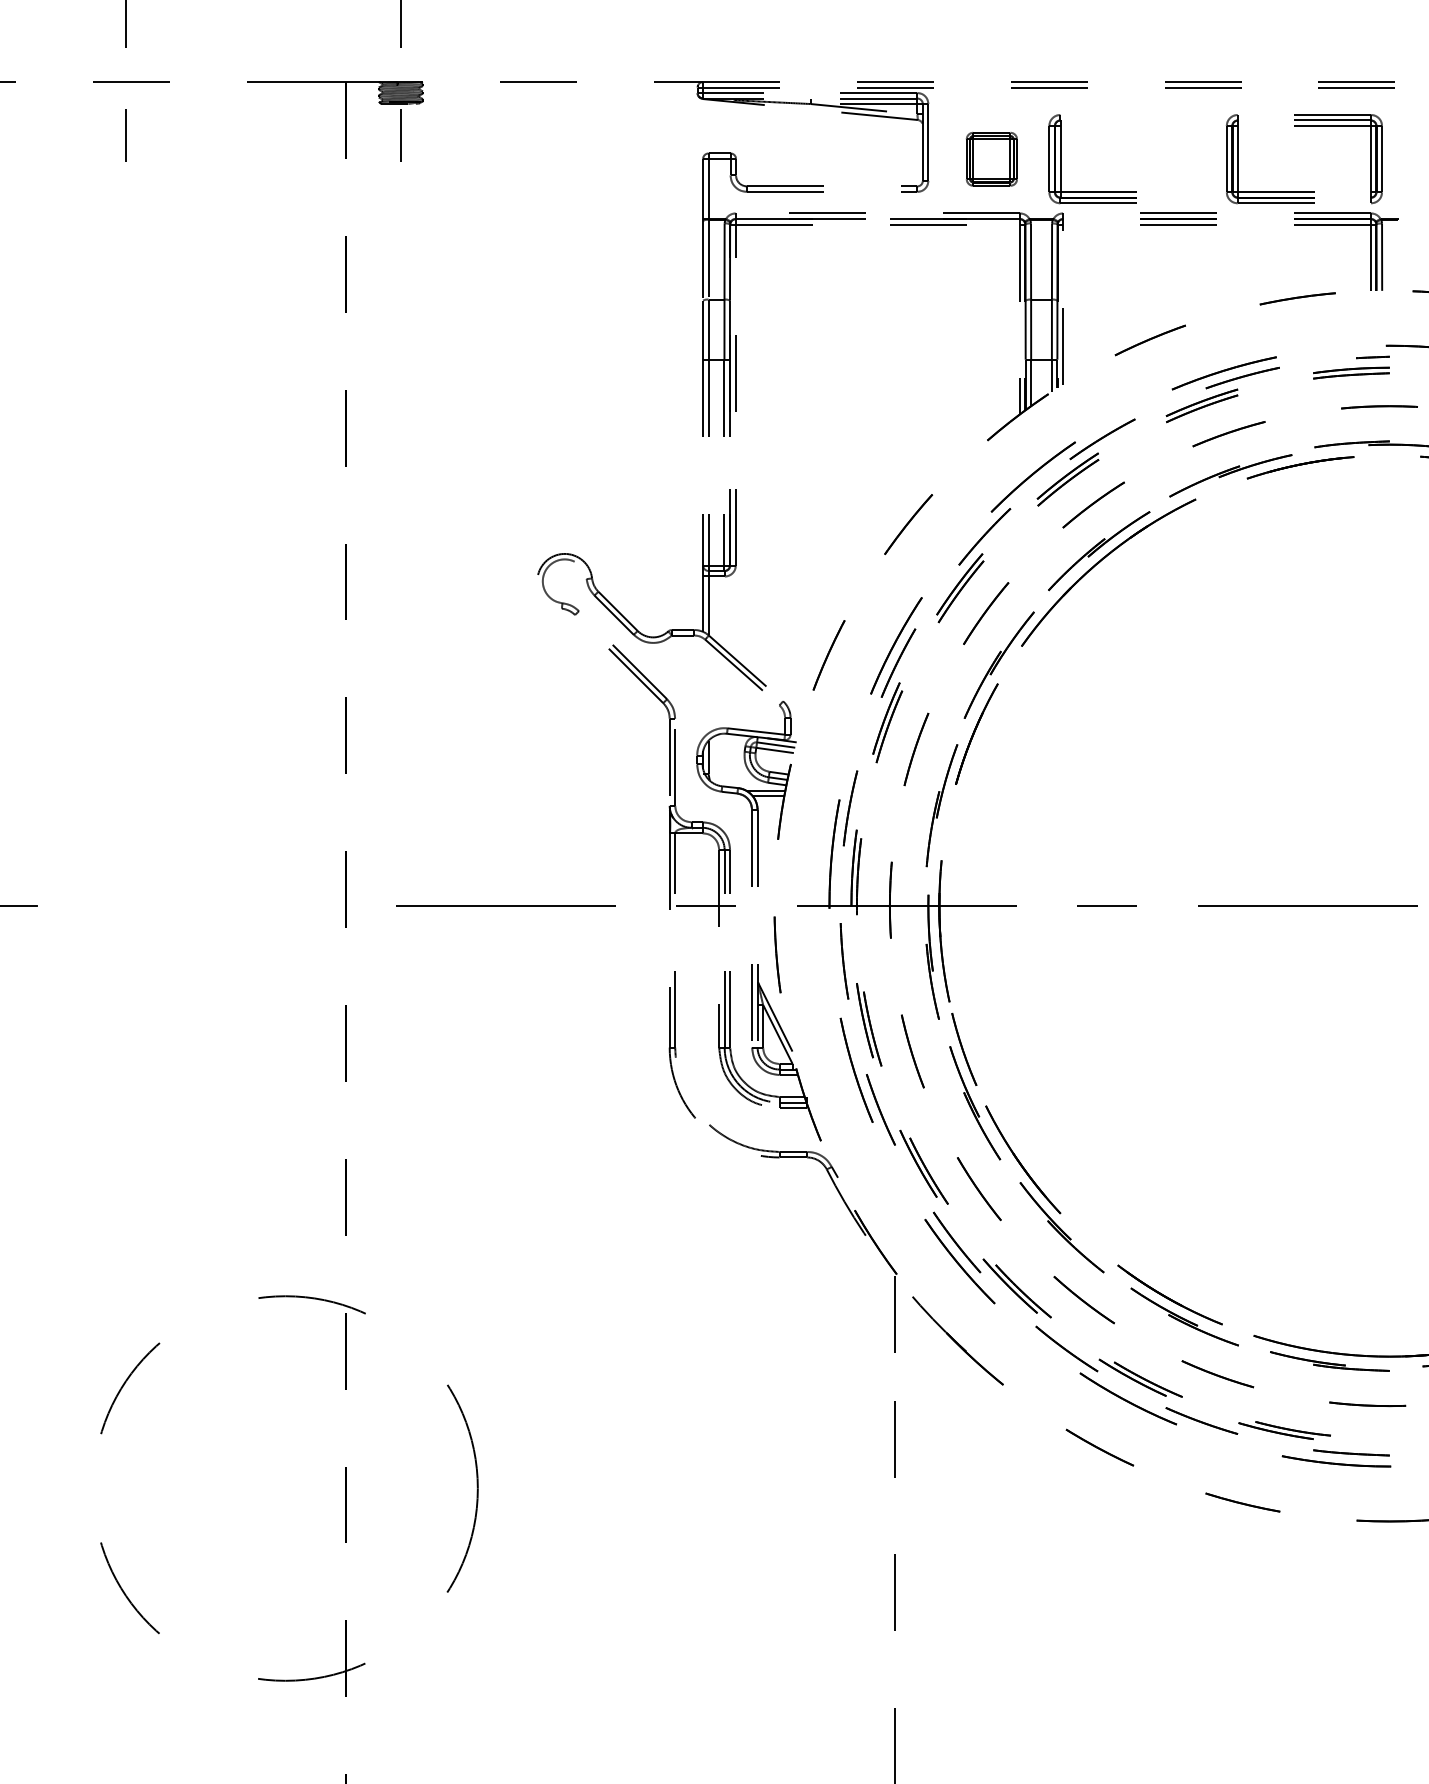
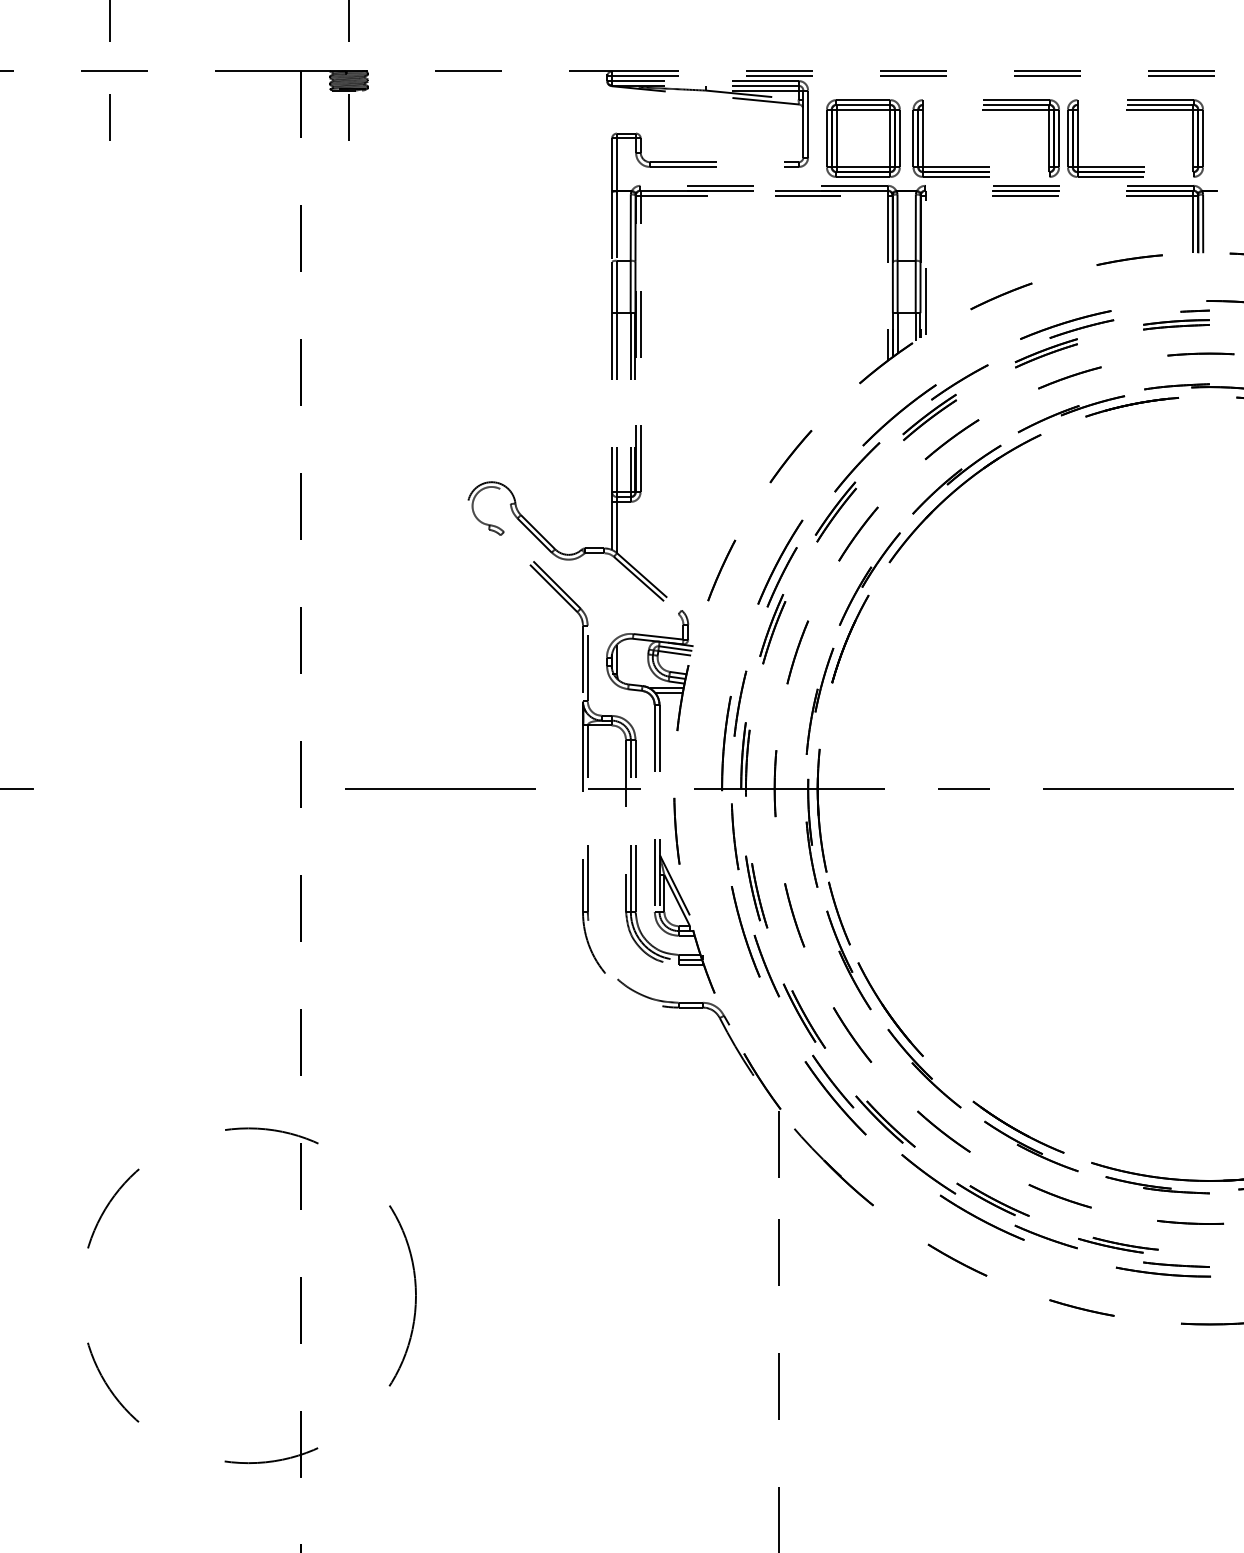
part: (991, 159) -> (863, 138), size x1.67
part: (1204, 159) -> (1048, 138), added

